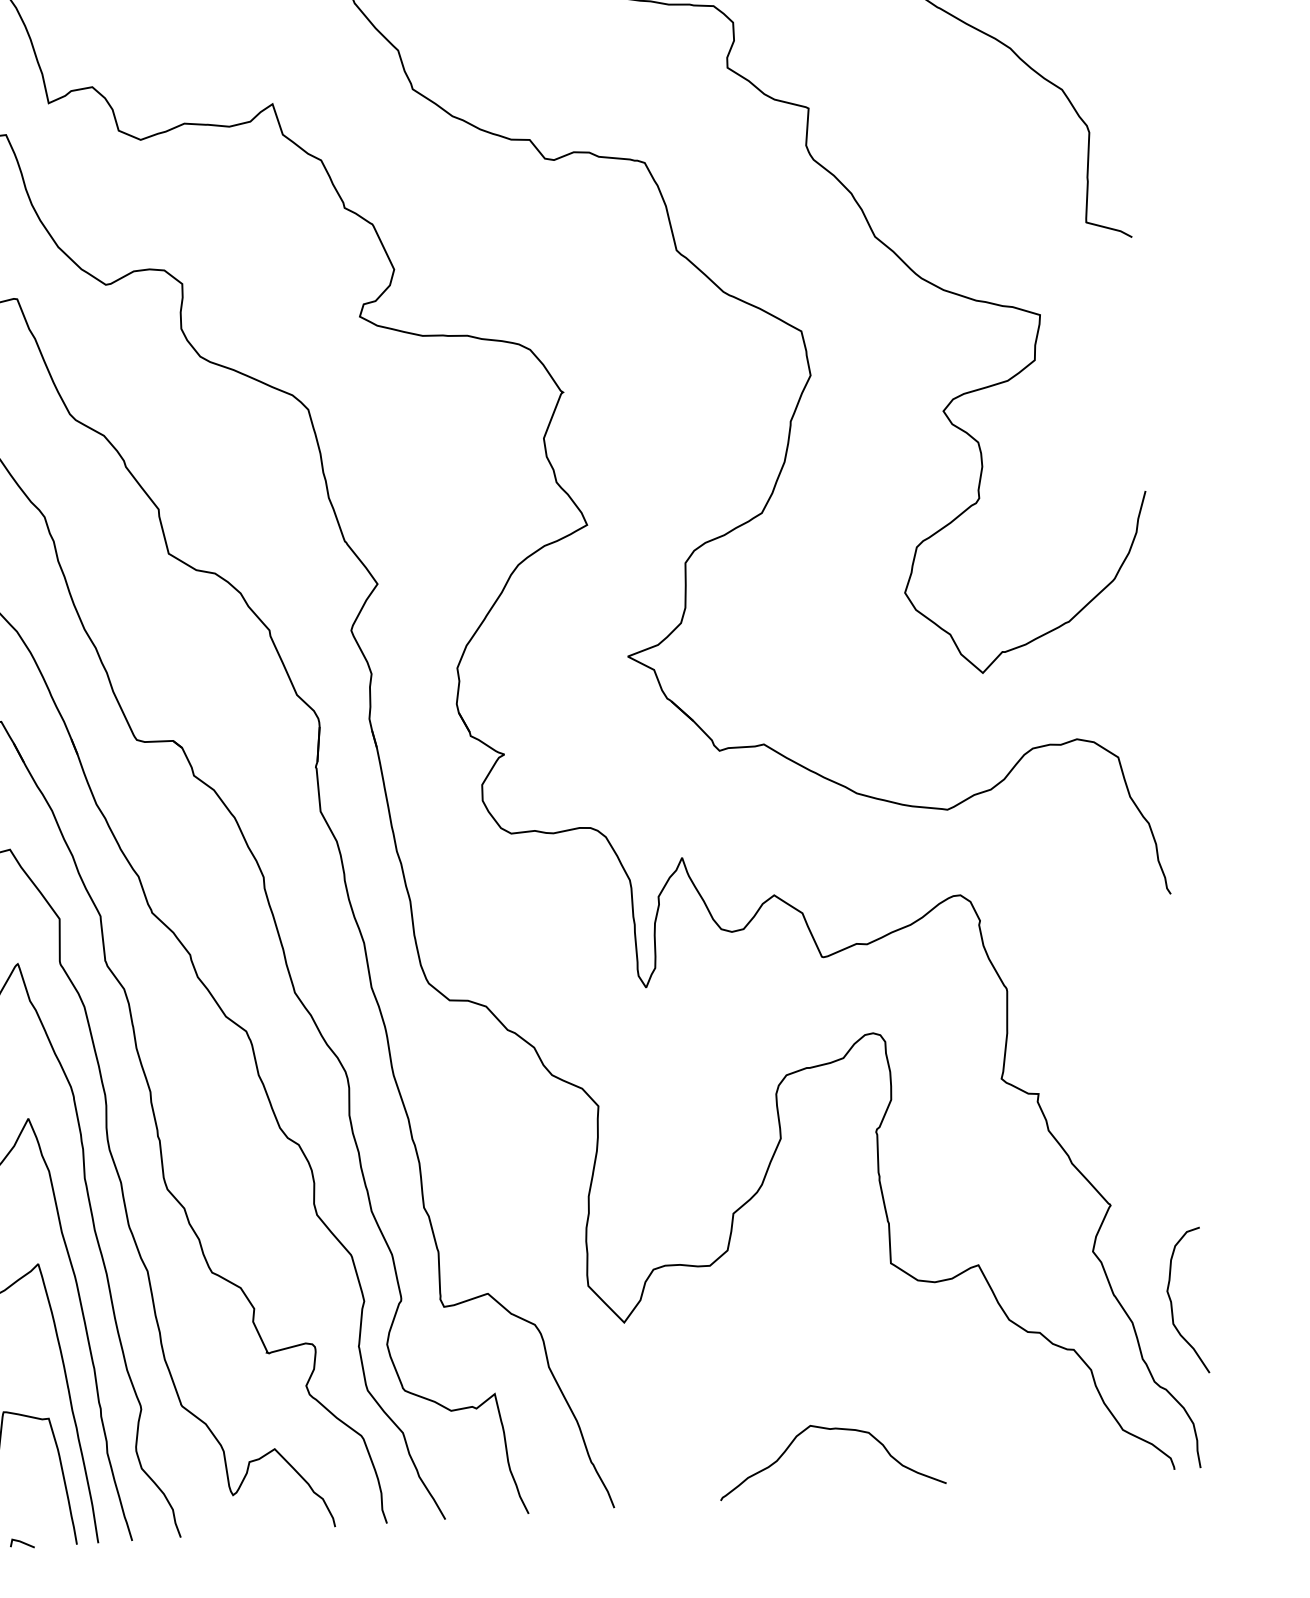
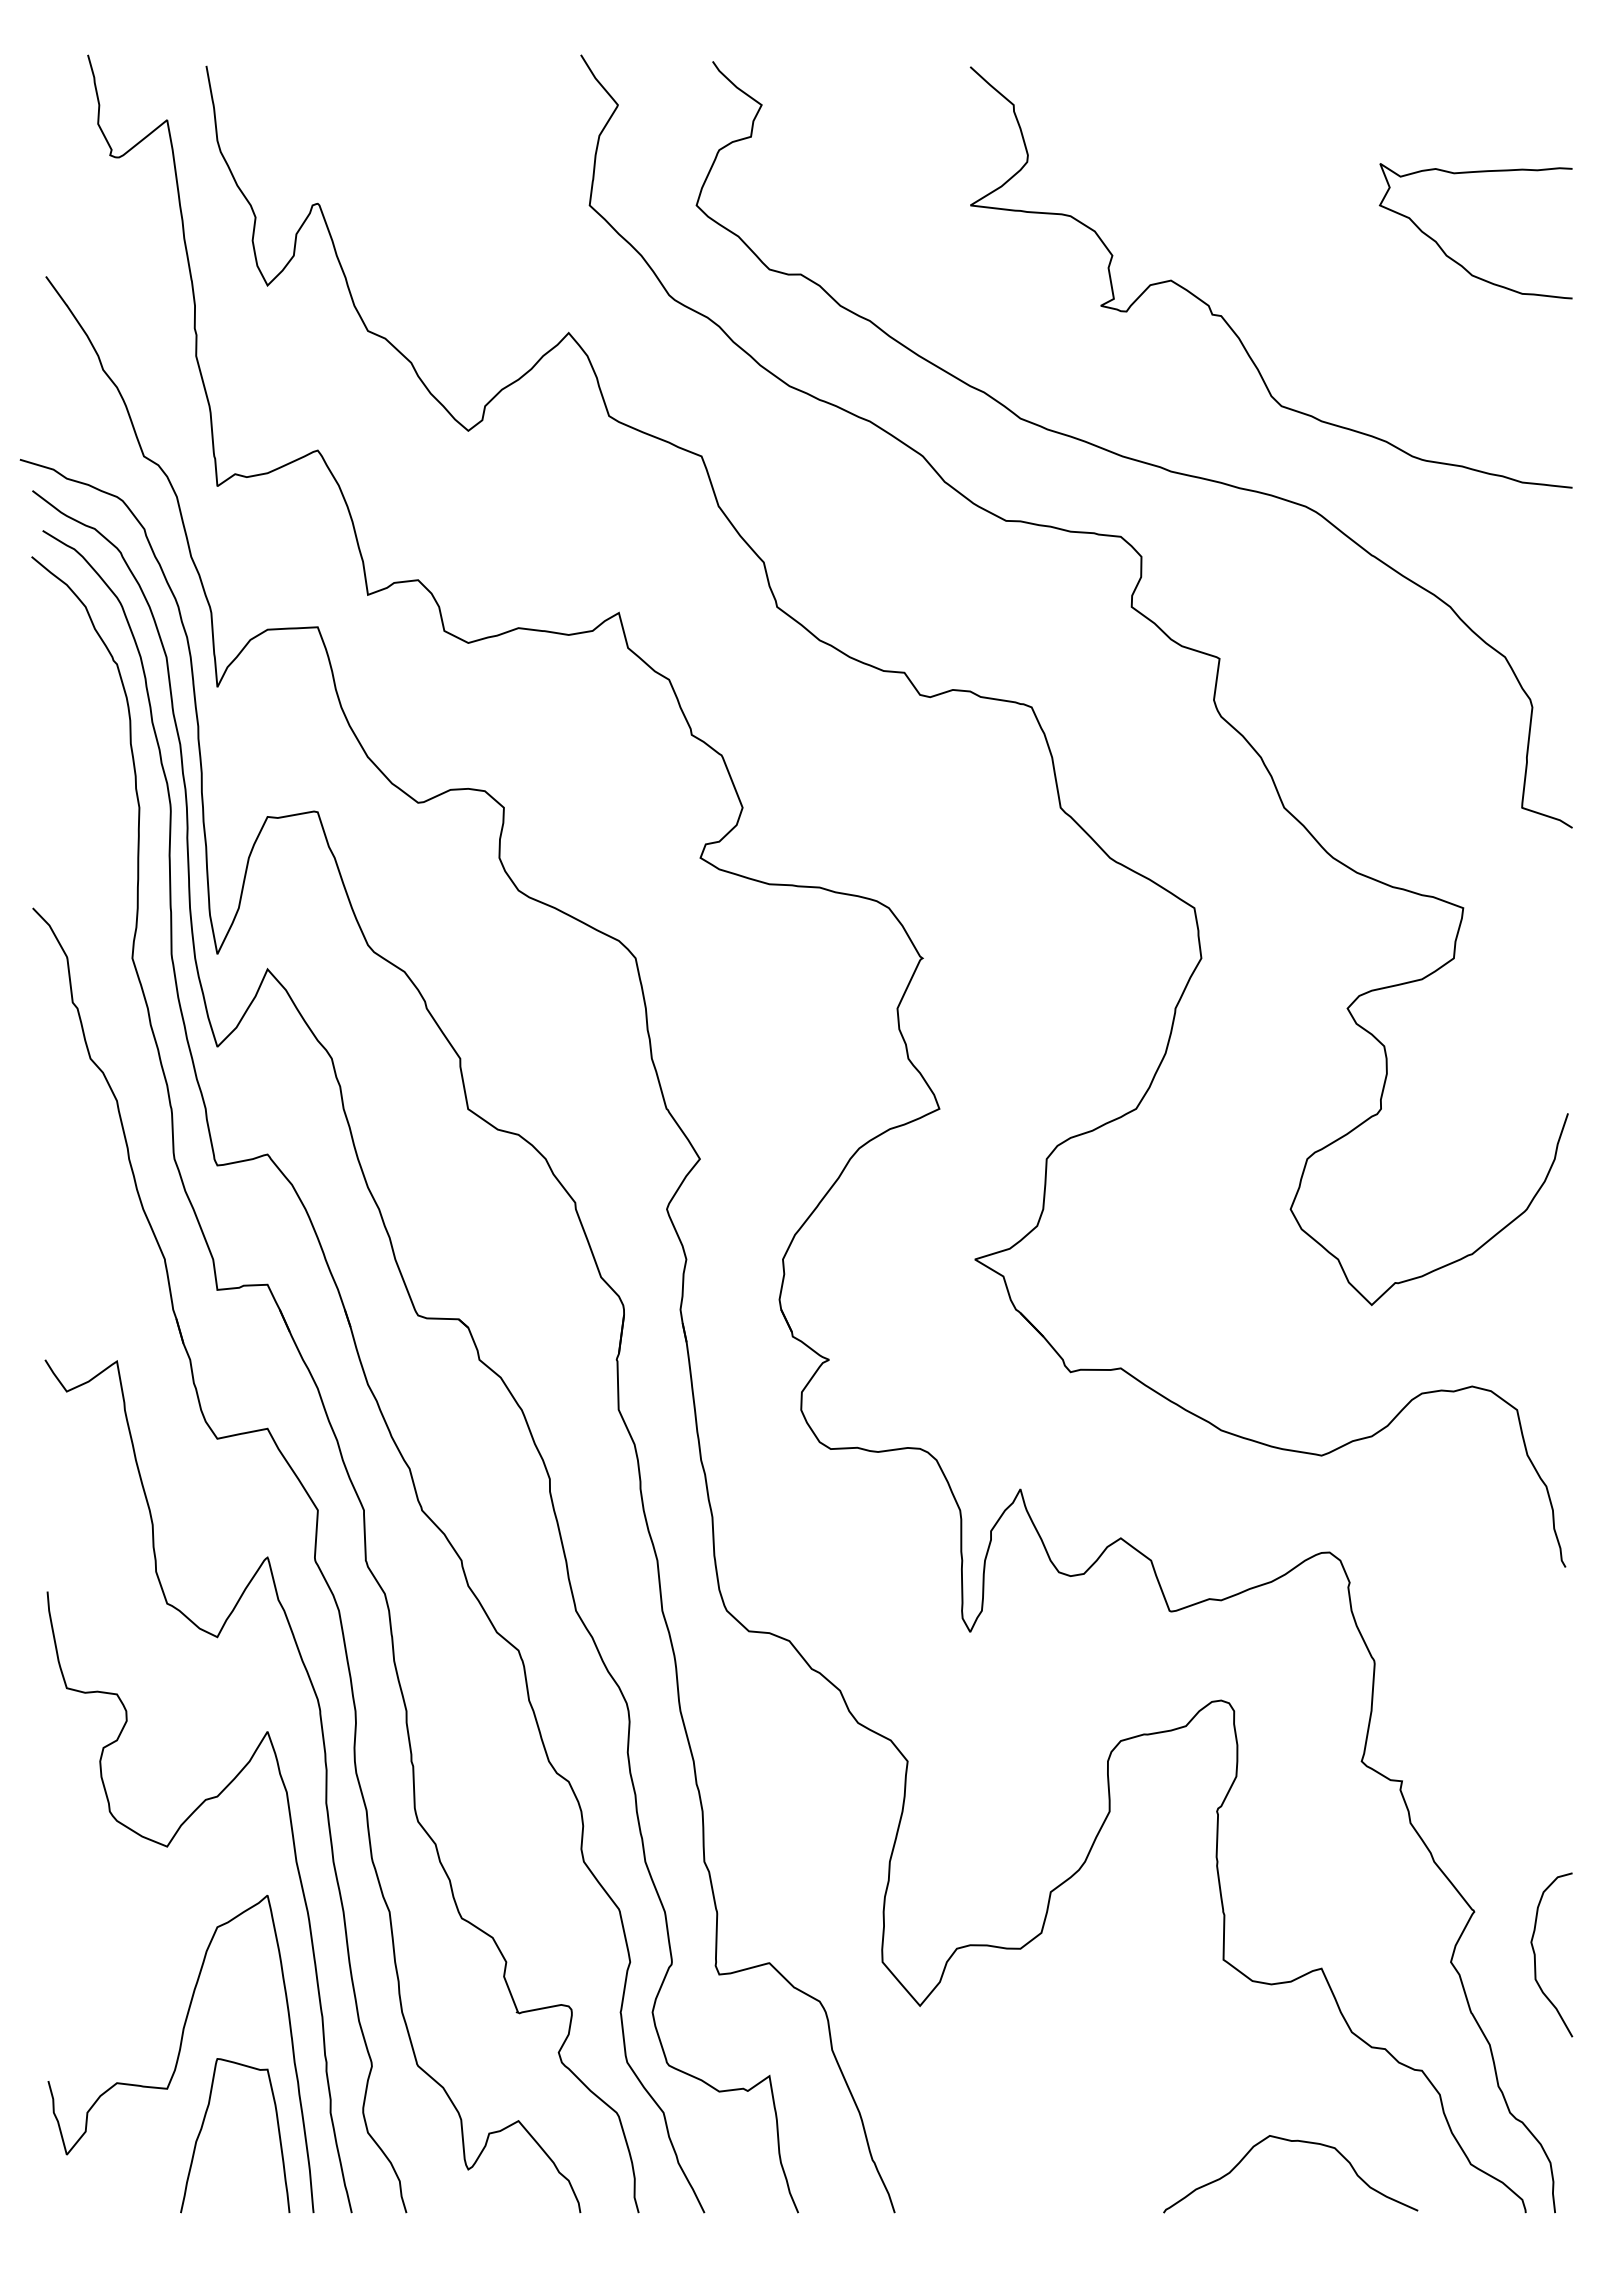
curve: (1171, 1301) -> (1535, 1954), moved
curve: (829, 1429) -> (1290, 2141), moved
line: (22, 1543) -> (228, 2207), removed

